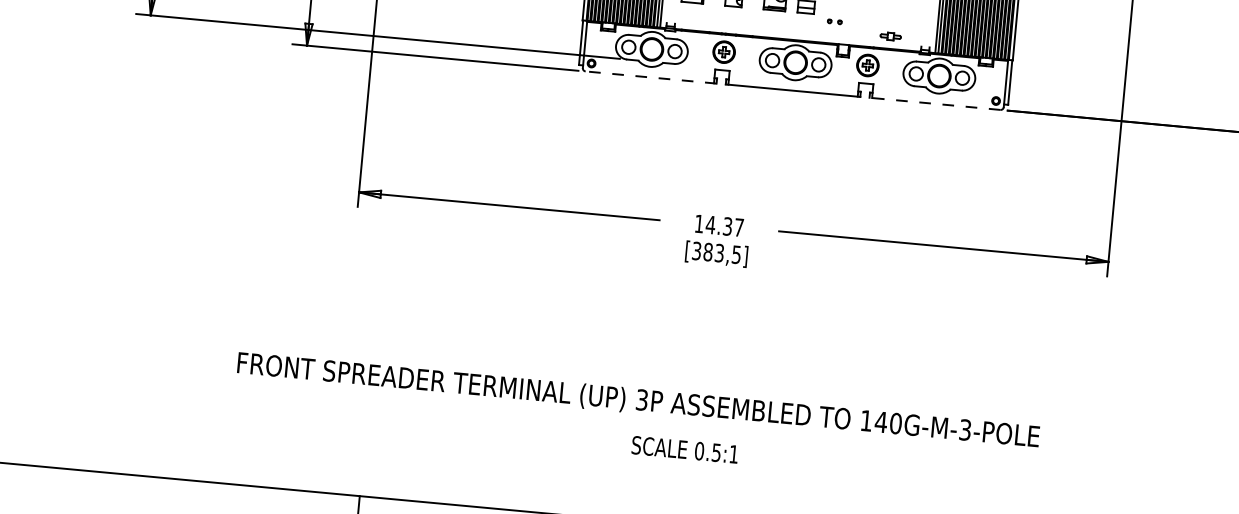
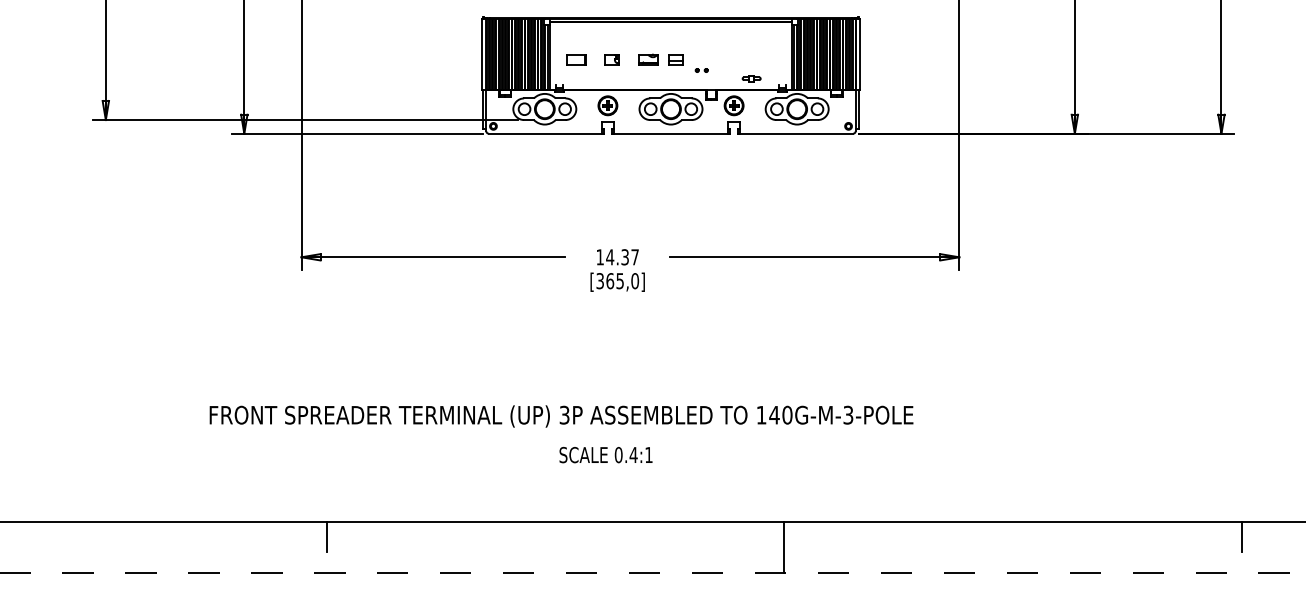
line: (650, 77) -> (545, 133), dashed -> solid
line: (934, 103) -> (795, 133), dashed -> solid
text: (722, 253) -> (622, 281), [383,5] -> [365,0]
text: (716, 453) -> (633, 455), 0.5:1 -> 0.4:1

